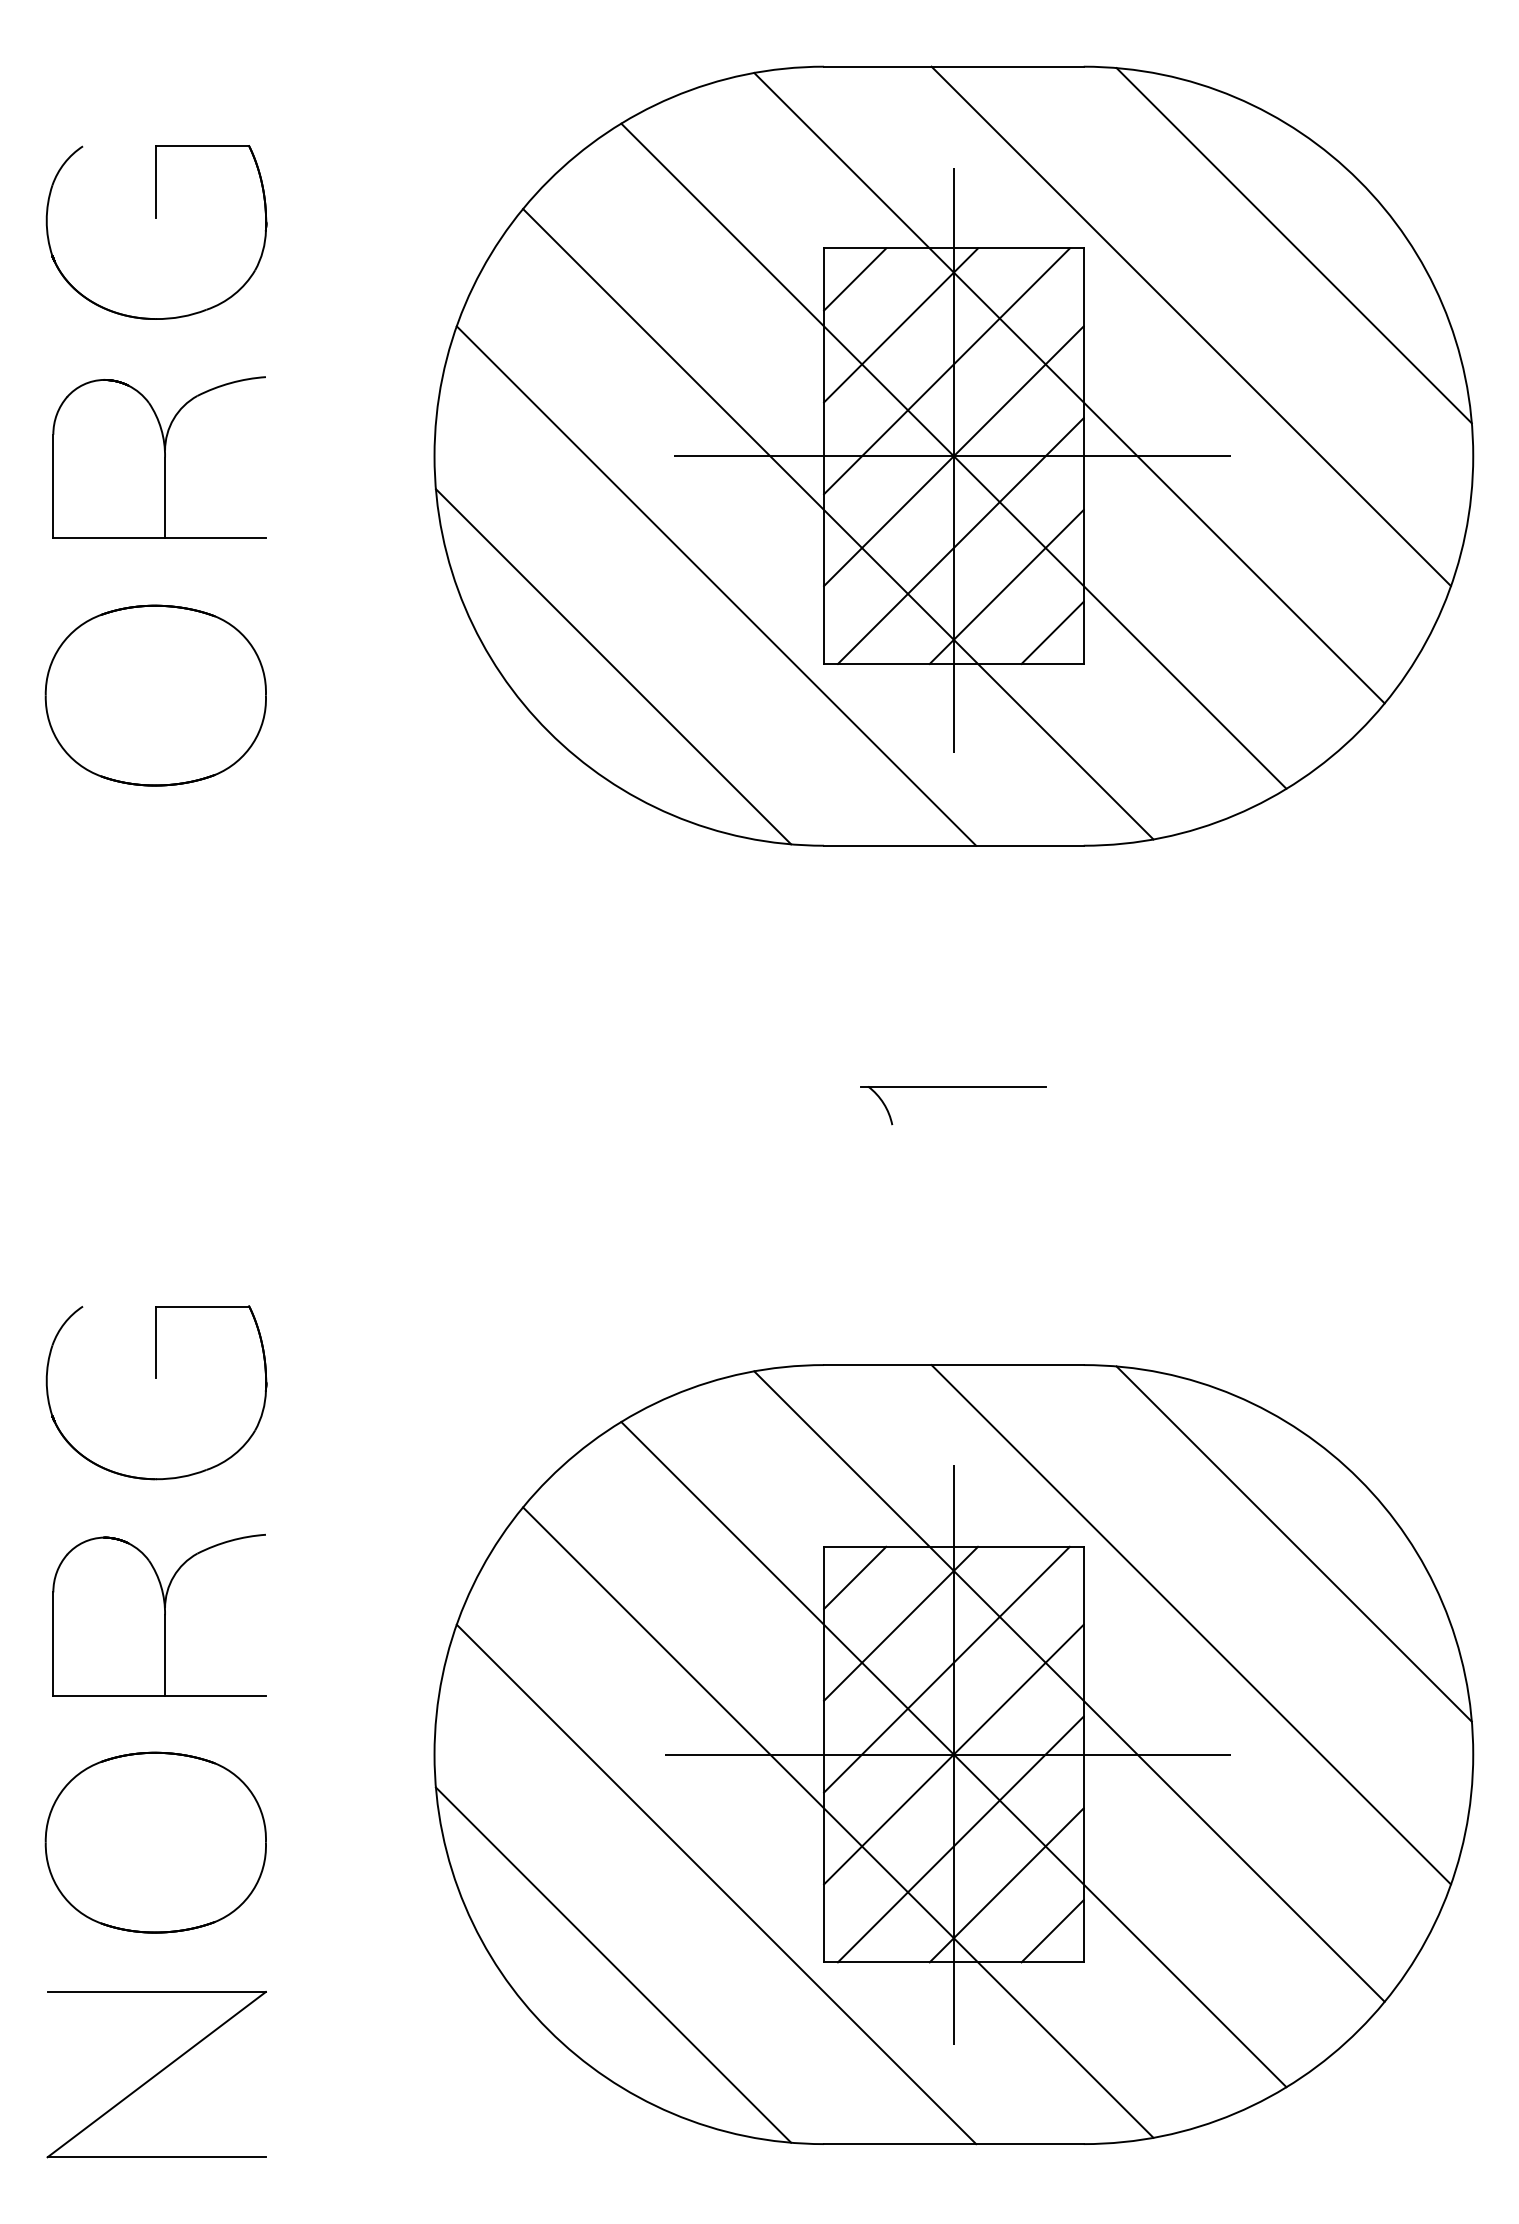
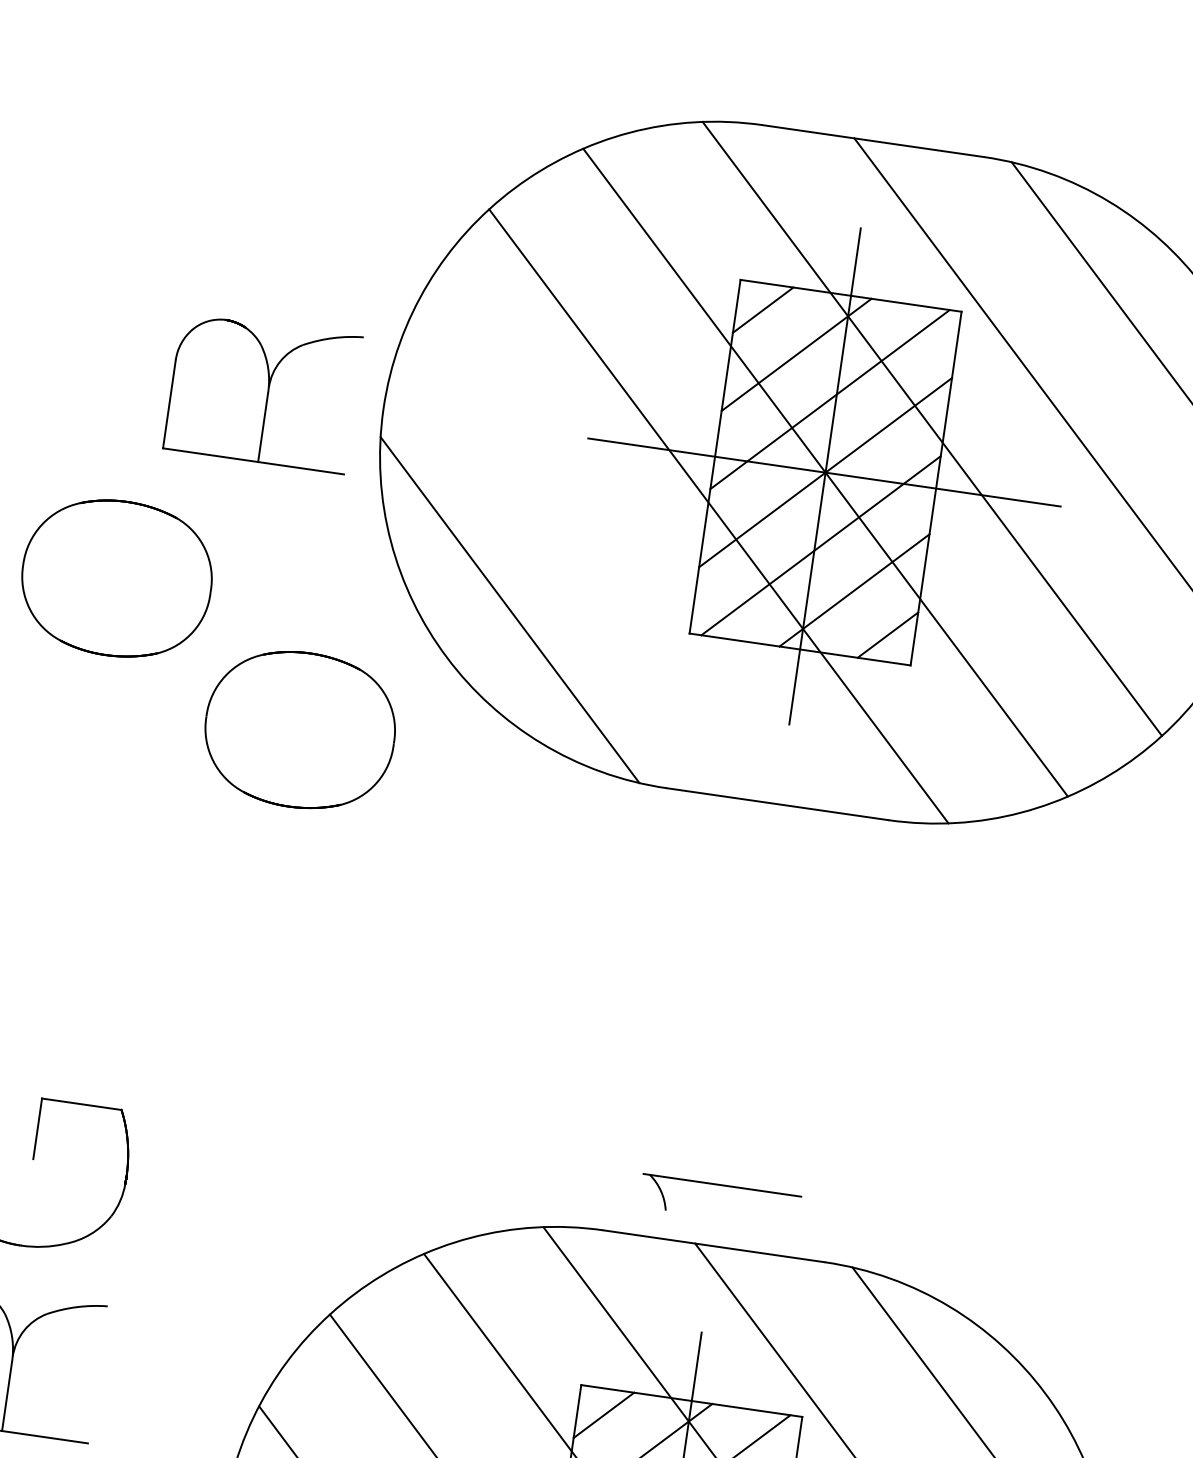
part: (156, 218) -> (176, 172), removed
part: (159, 457) -> (263, 392), moved
line: (716, 585) -> (607, 553), removed
part: (391, 839) -> (299, 729), added
part: (953, 1087) -> (722, 1186), moved

